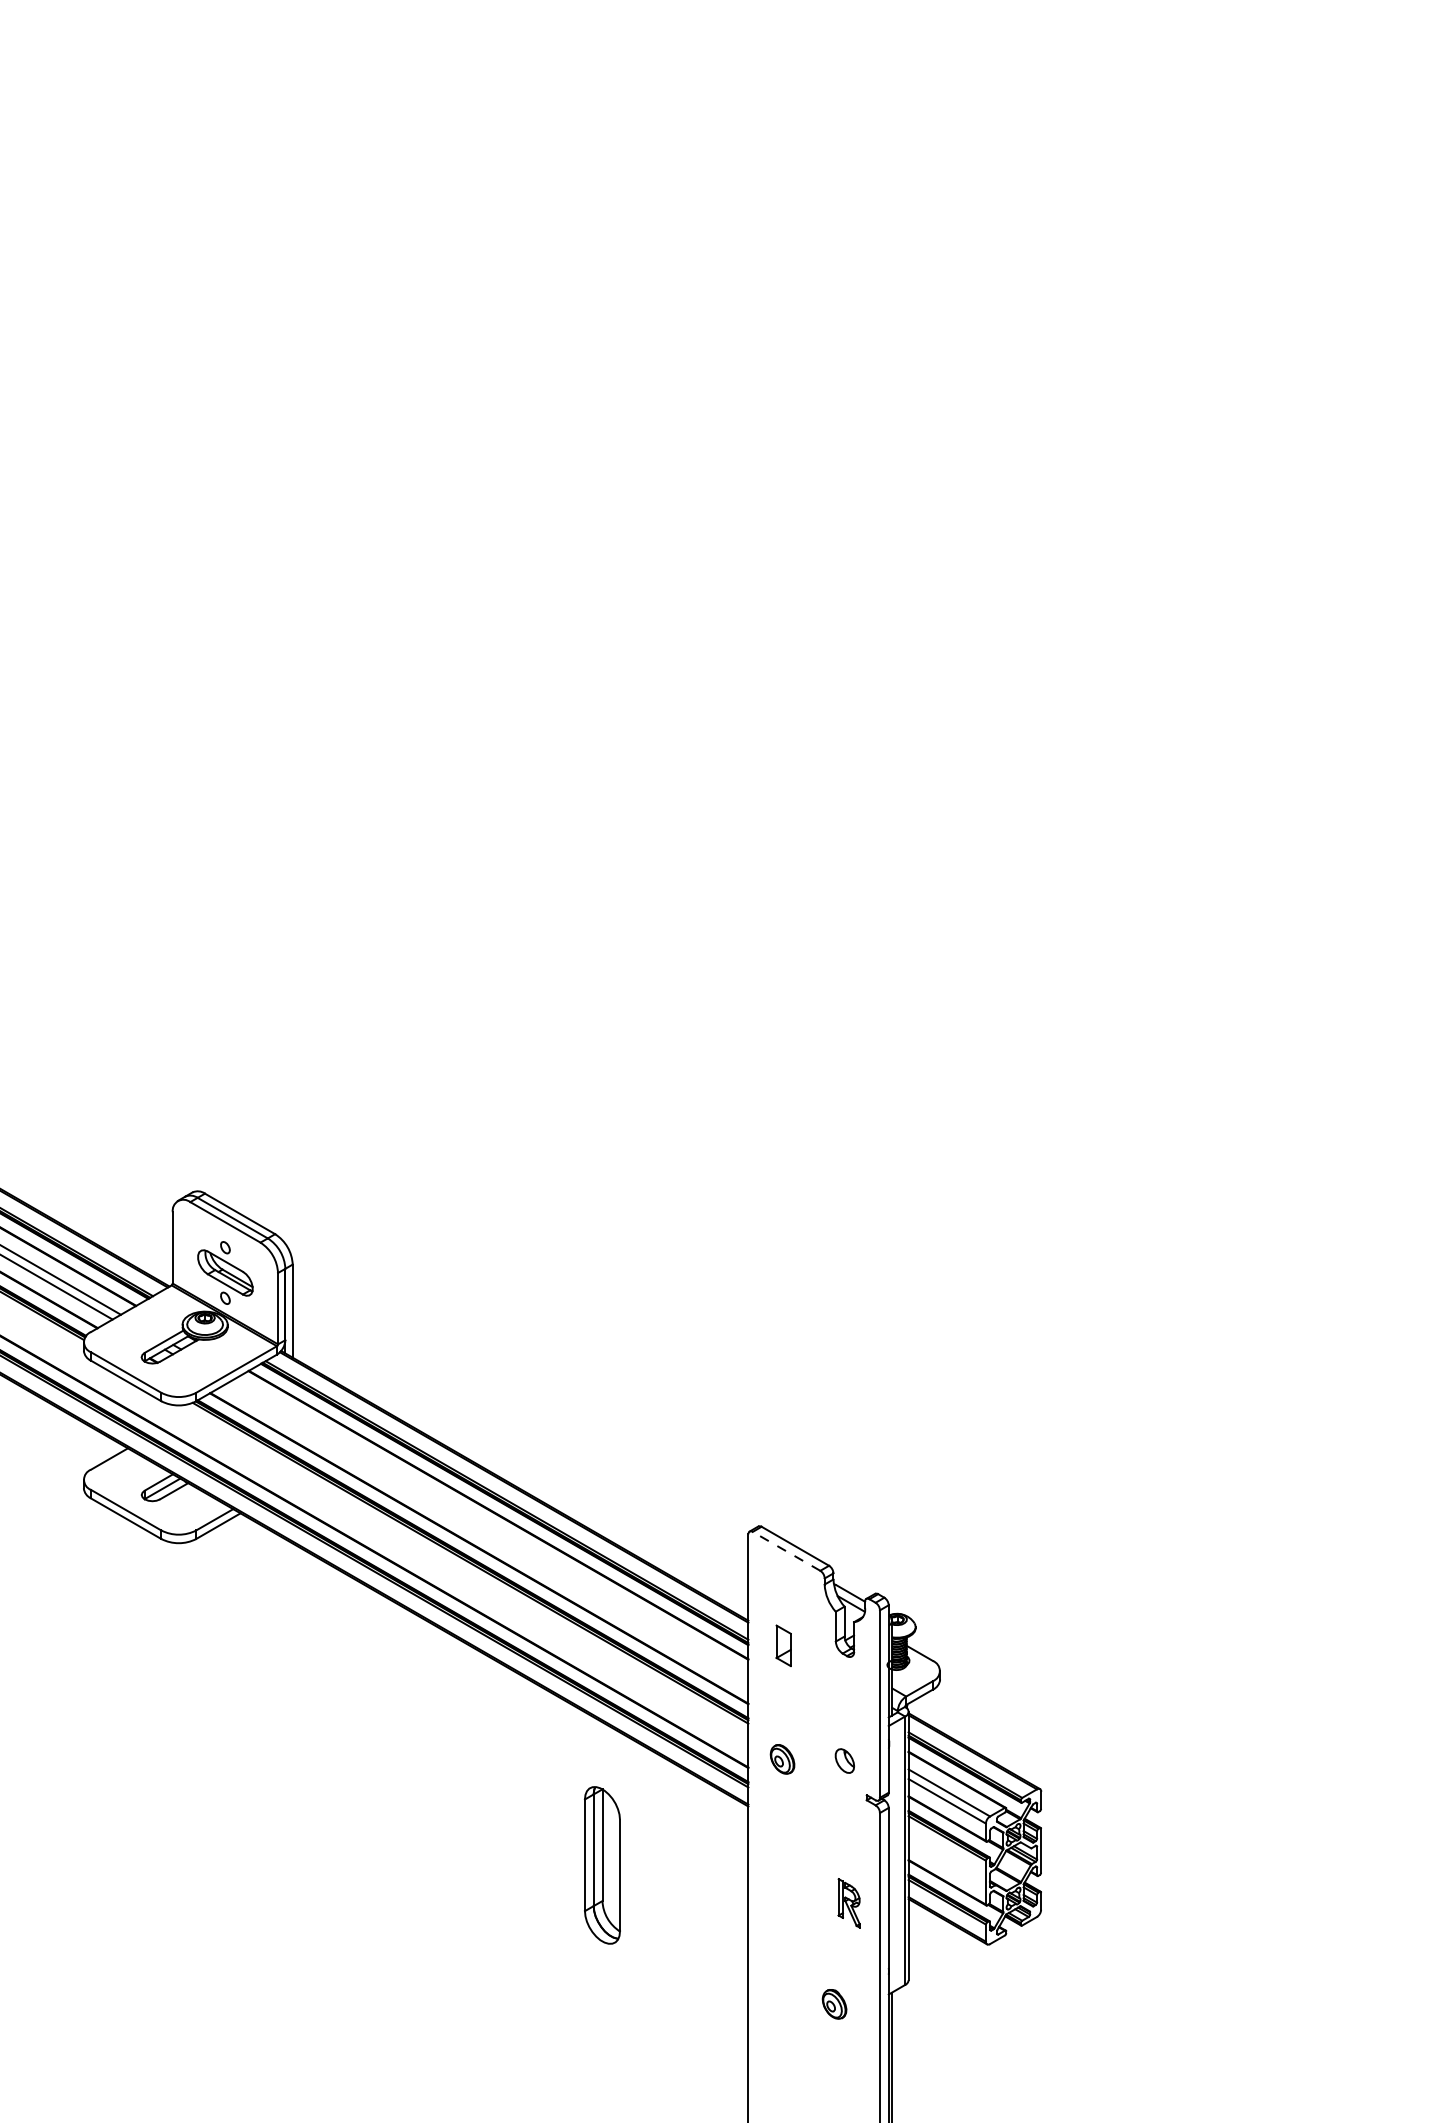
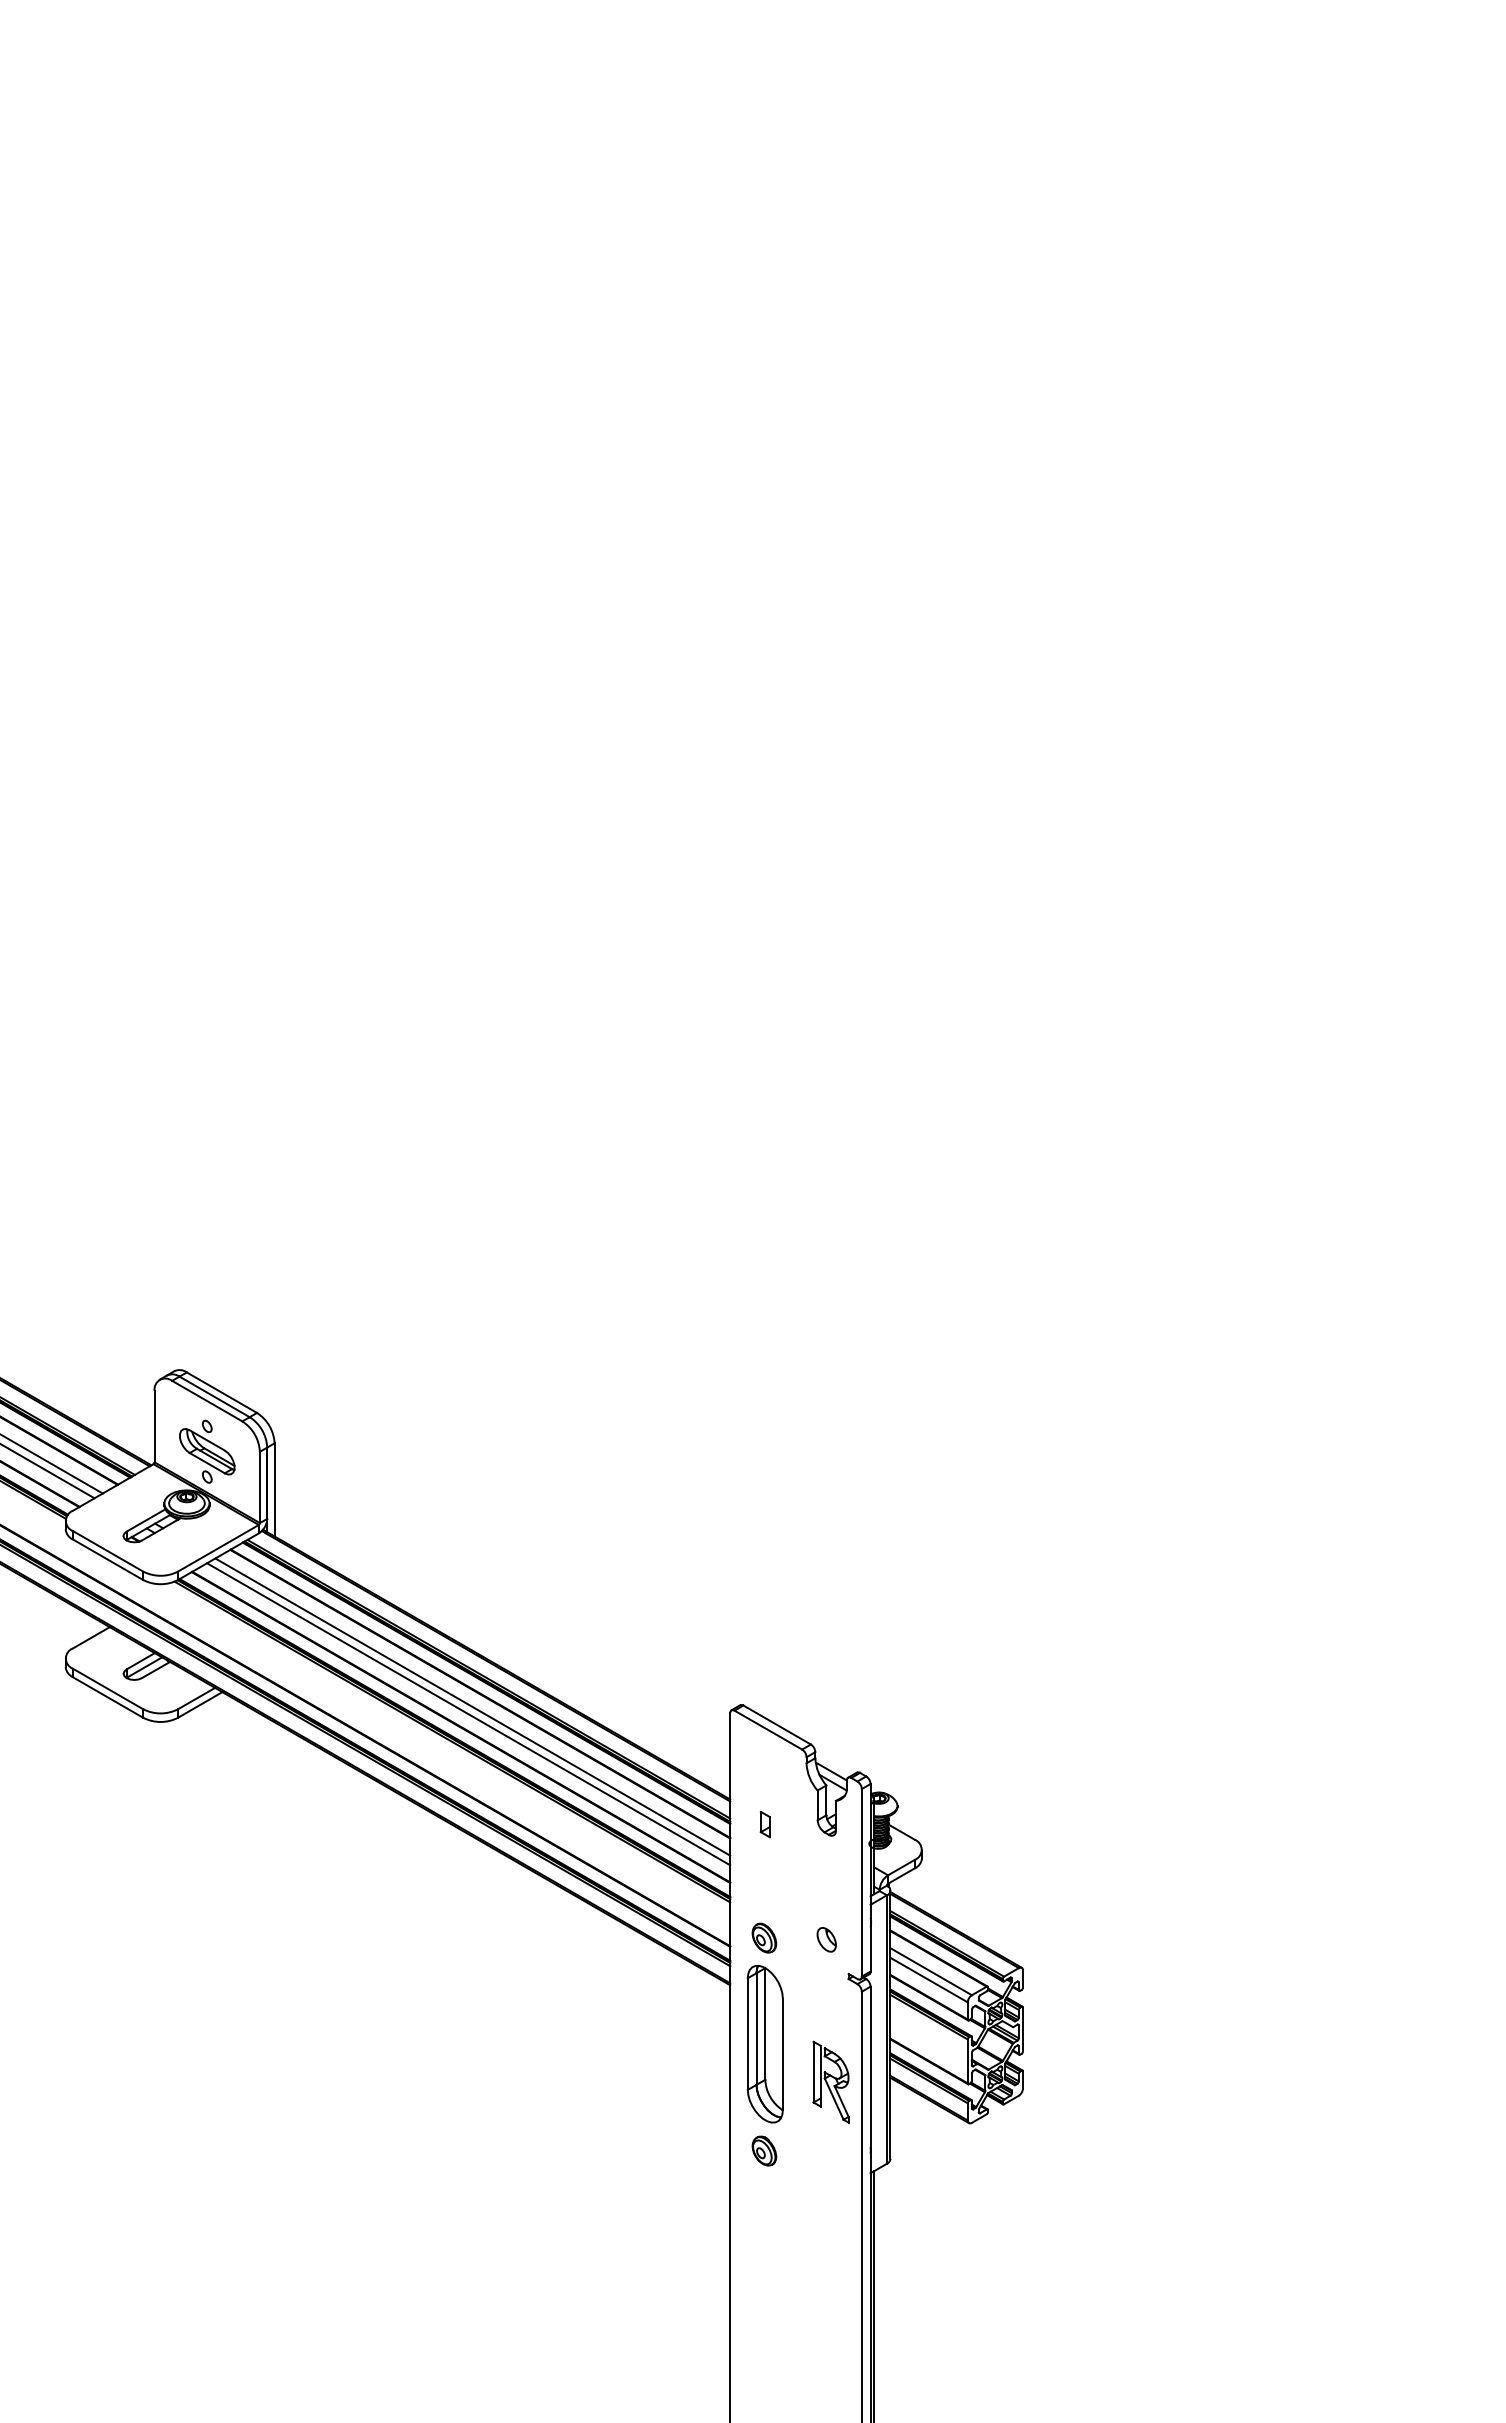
line: (490, 1527) -> (472, 1706), added
line: (486, 1535) -> (468, 1714), added
line: (786, 1551) -> (768, 1730), dashed -> solid
part: (782, 1645) -> (764, 1824), size x0.62
part: (601, 1865) -> (764, 2044), moved
part: (848, 1902) -> (830, 2081), size x1.67
part: (834, 2003) -> (764, 2150), moved

